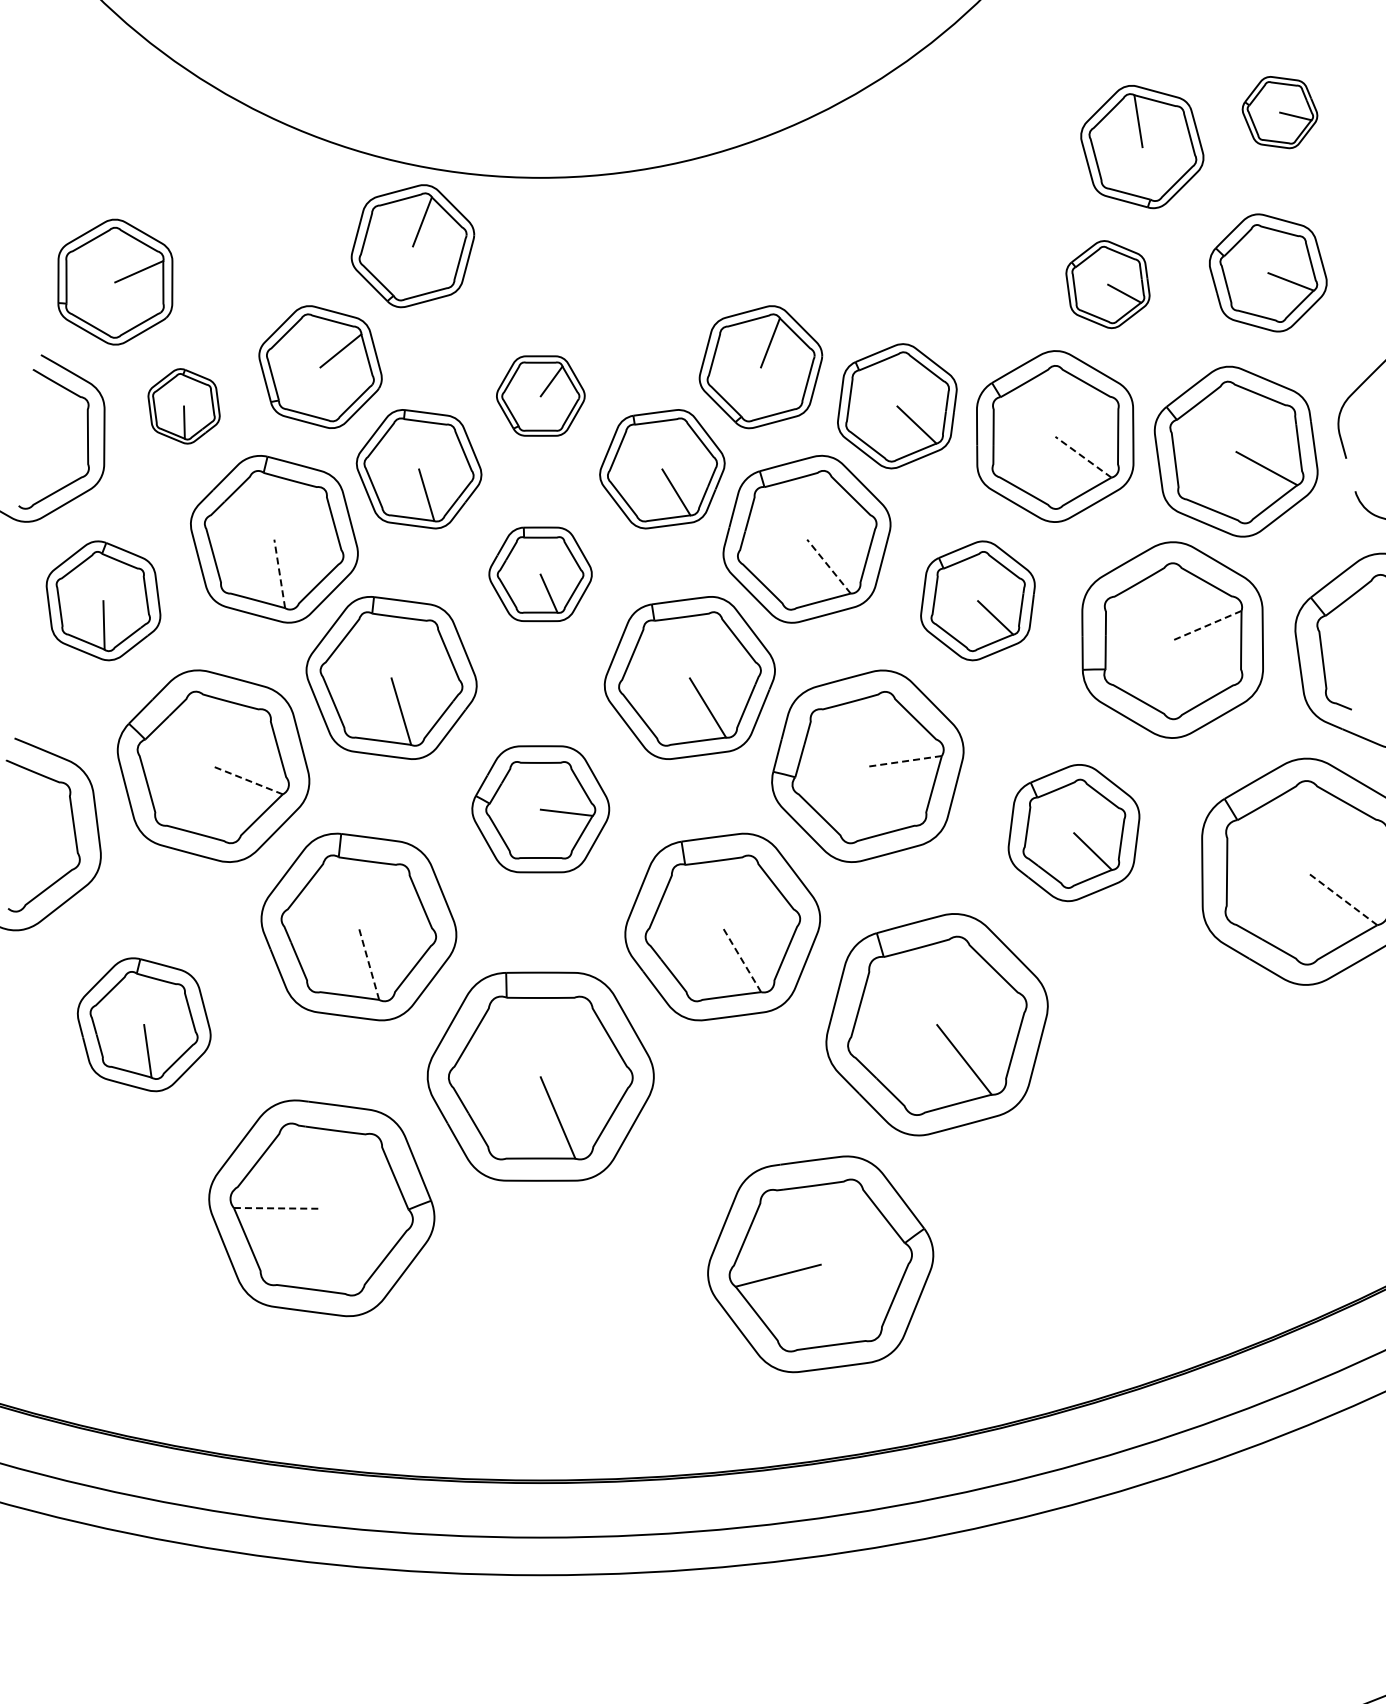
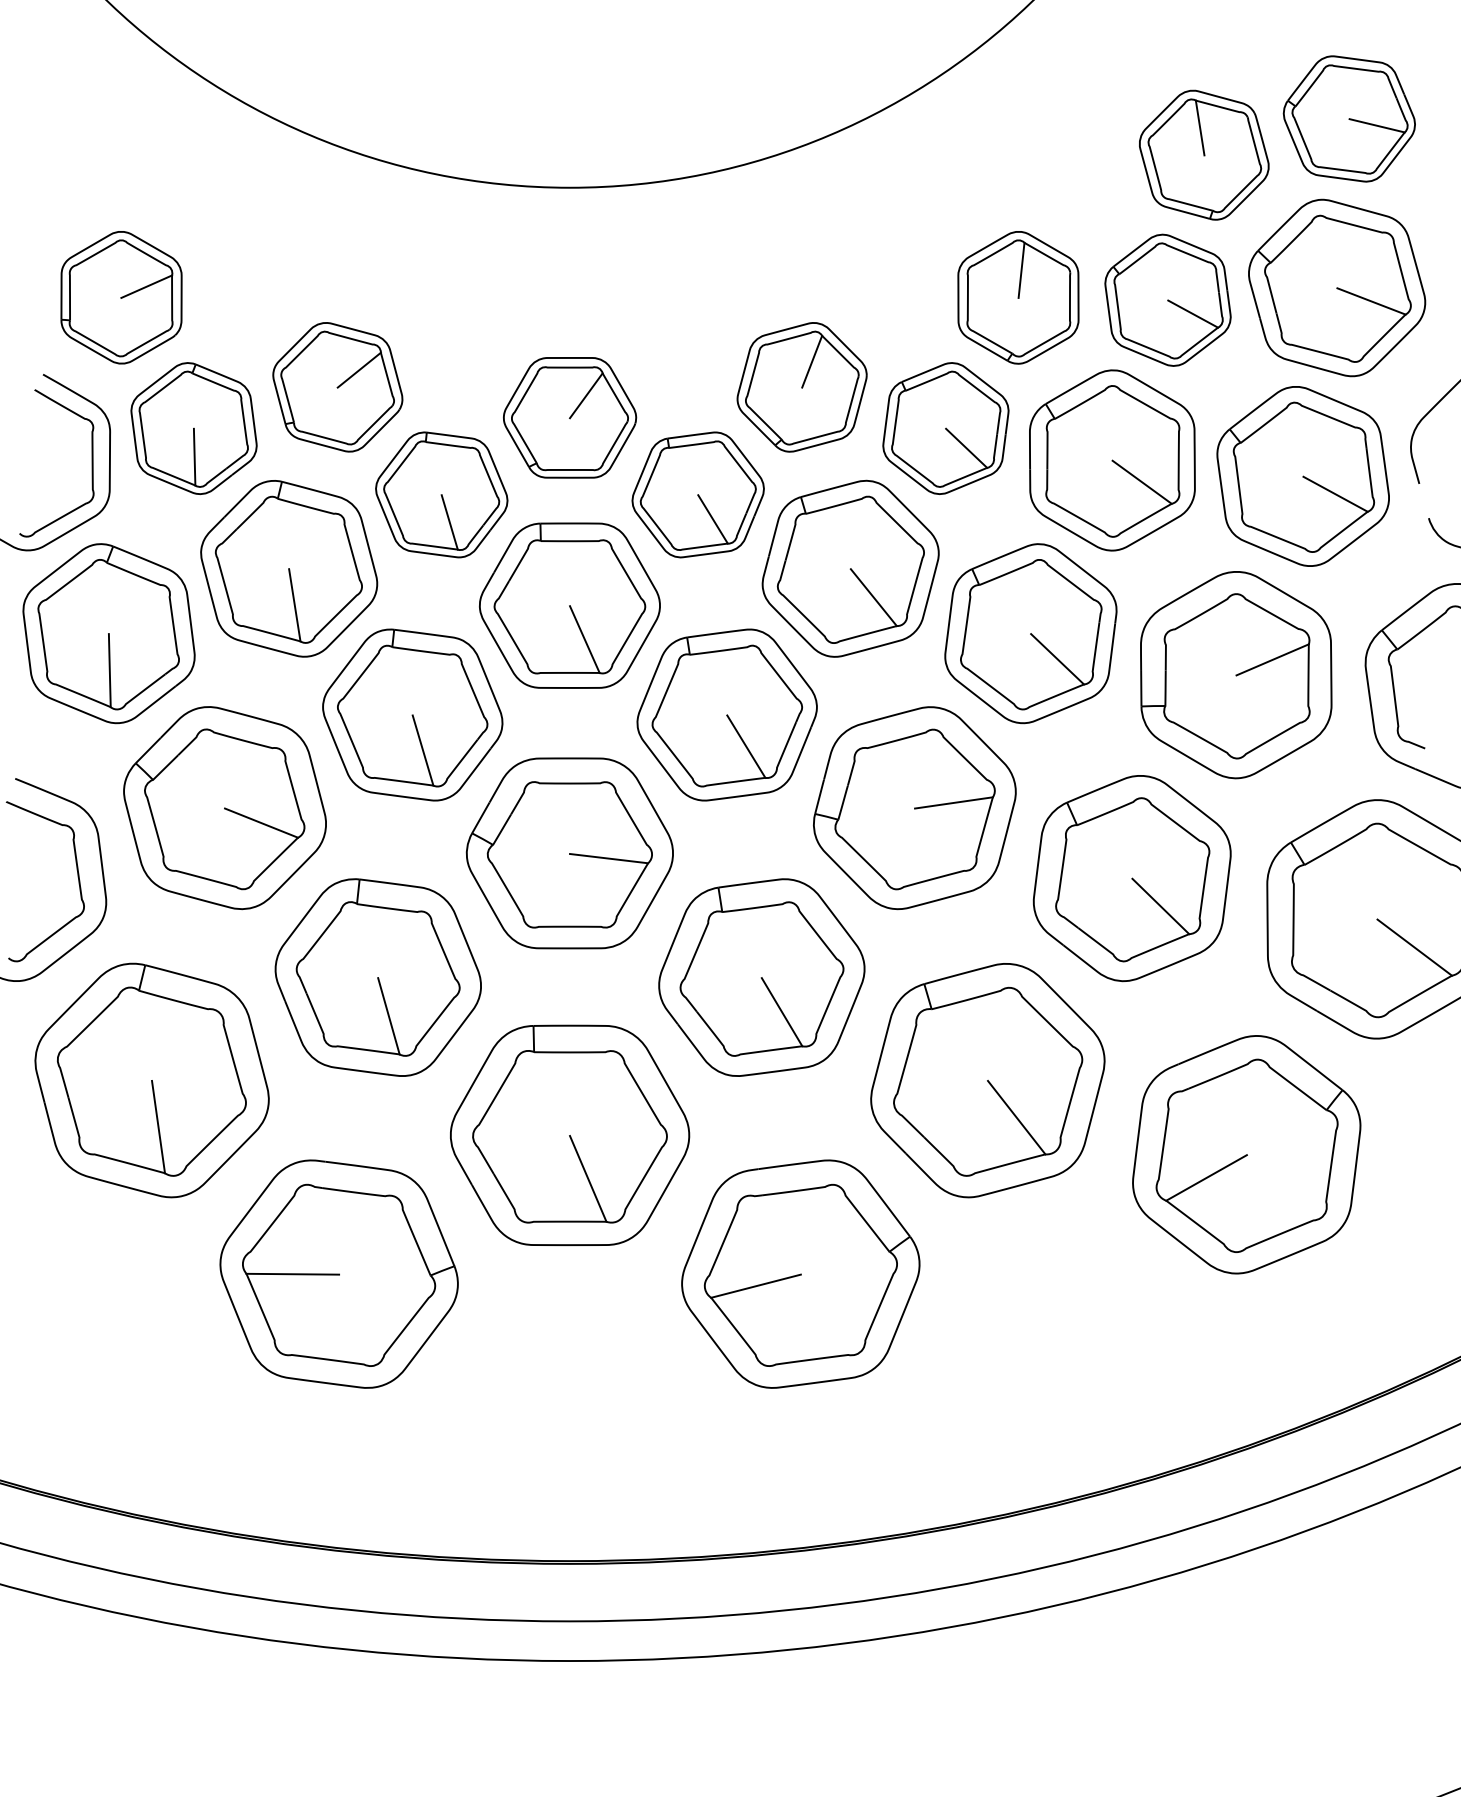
part: (1279, 112) -> (1348, 118), size x1.67
part: (412, 246) -> (434, 260), removed
part: (1267, 272) -> (1336, 287), size x1.43
part: (965, 281) -> (1017, 297), added
part: (1107, 284) -> (1167, 300), size x1.43
part: (540, 395) -> (569, 417), size x1.43
part: (183, 406) -> (193, 428), size x1.67
line: (1083, 457) -> (1142, 482), dashed -> solid
line: (828, 566) -> (873, 597), dashed -> solid
line: (279, 573) -> (294, 604), dashed -> solid
part: (540, 574) -> (569, 605), size x1.67
part: (103, 600) -> (108, 633), size x1.43
part: (977, 600) -> (1030, 633), size x1.43
line: (1206, 625) -> (1271, 659), dashed -> solid
line: (904, 761) -> (953, 803), dashed -> solid
line: (247, 780) -> (260, 823), dashed -> solid
part: (540, 809) -> (569, 853), size x1.43
part: (1073, 832) -> (1131, 877), size x1.43
line: (1341, 898) -> (1414, 947), dashed -> solid
line: (741, 959) -> (781, 1011), dashed -> solid
line: (369, 963) -> (389, 1016), dashed -> solid
part: (143, 1024) -> (151, 1080), size x1.67
part: (1182, 1094) -> (1246, 1154), added
line: (277, 1208) -> (292, 1274), dashed -> solid
part: (820, 1264) -> (800, 1274), moved

